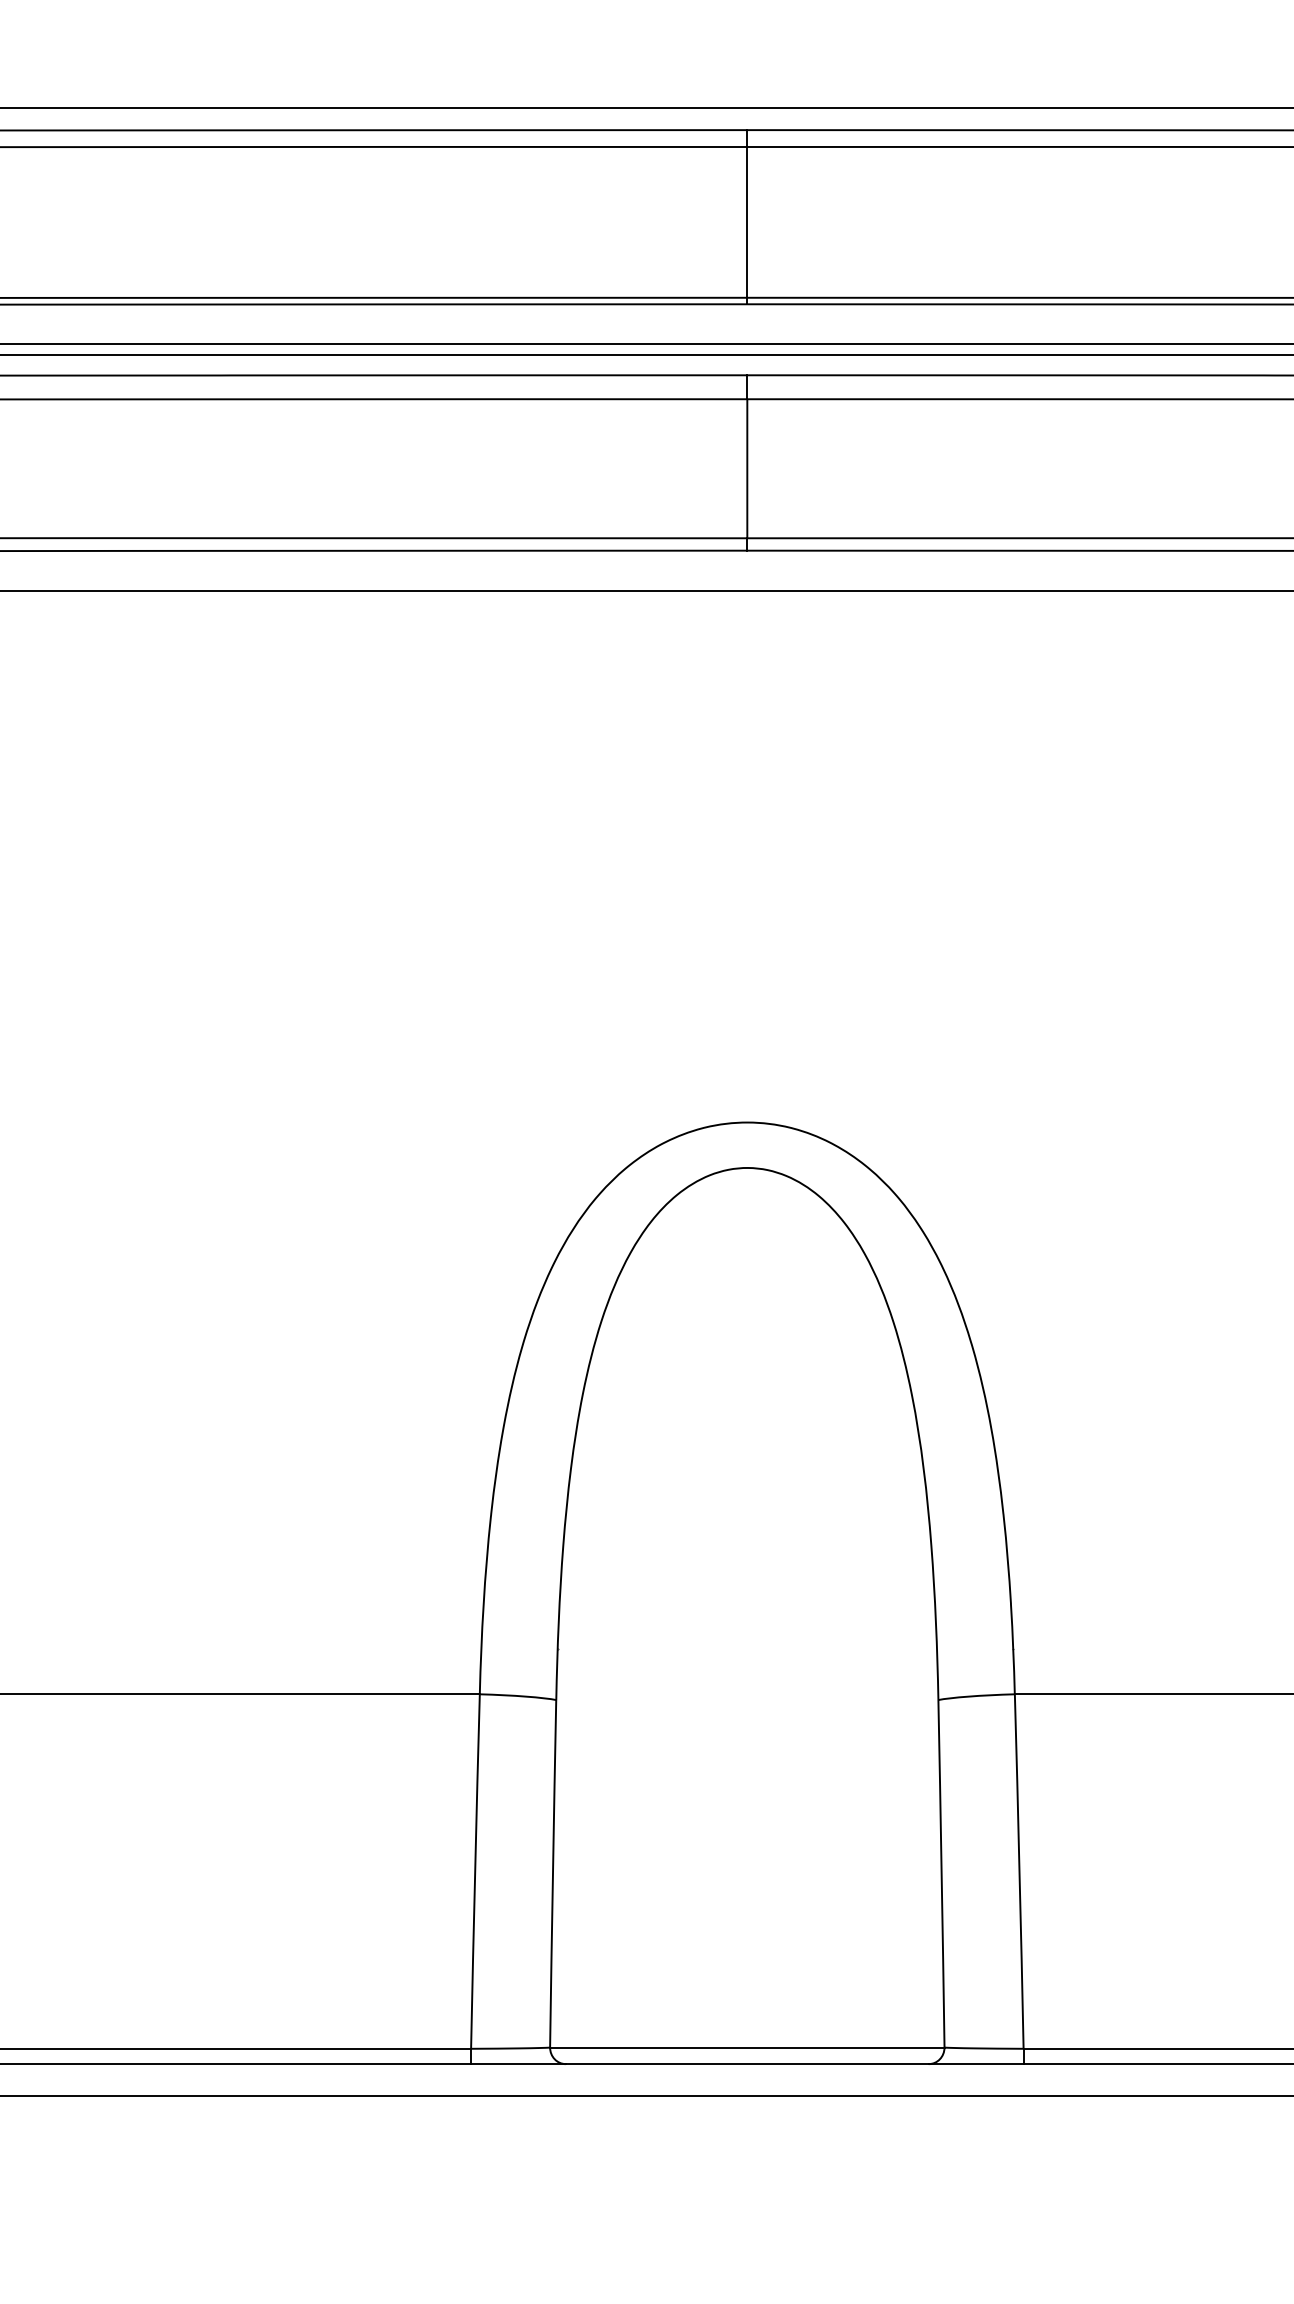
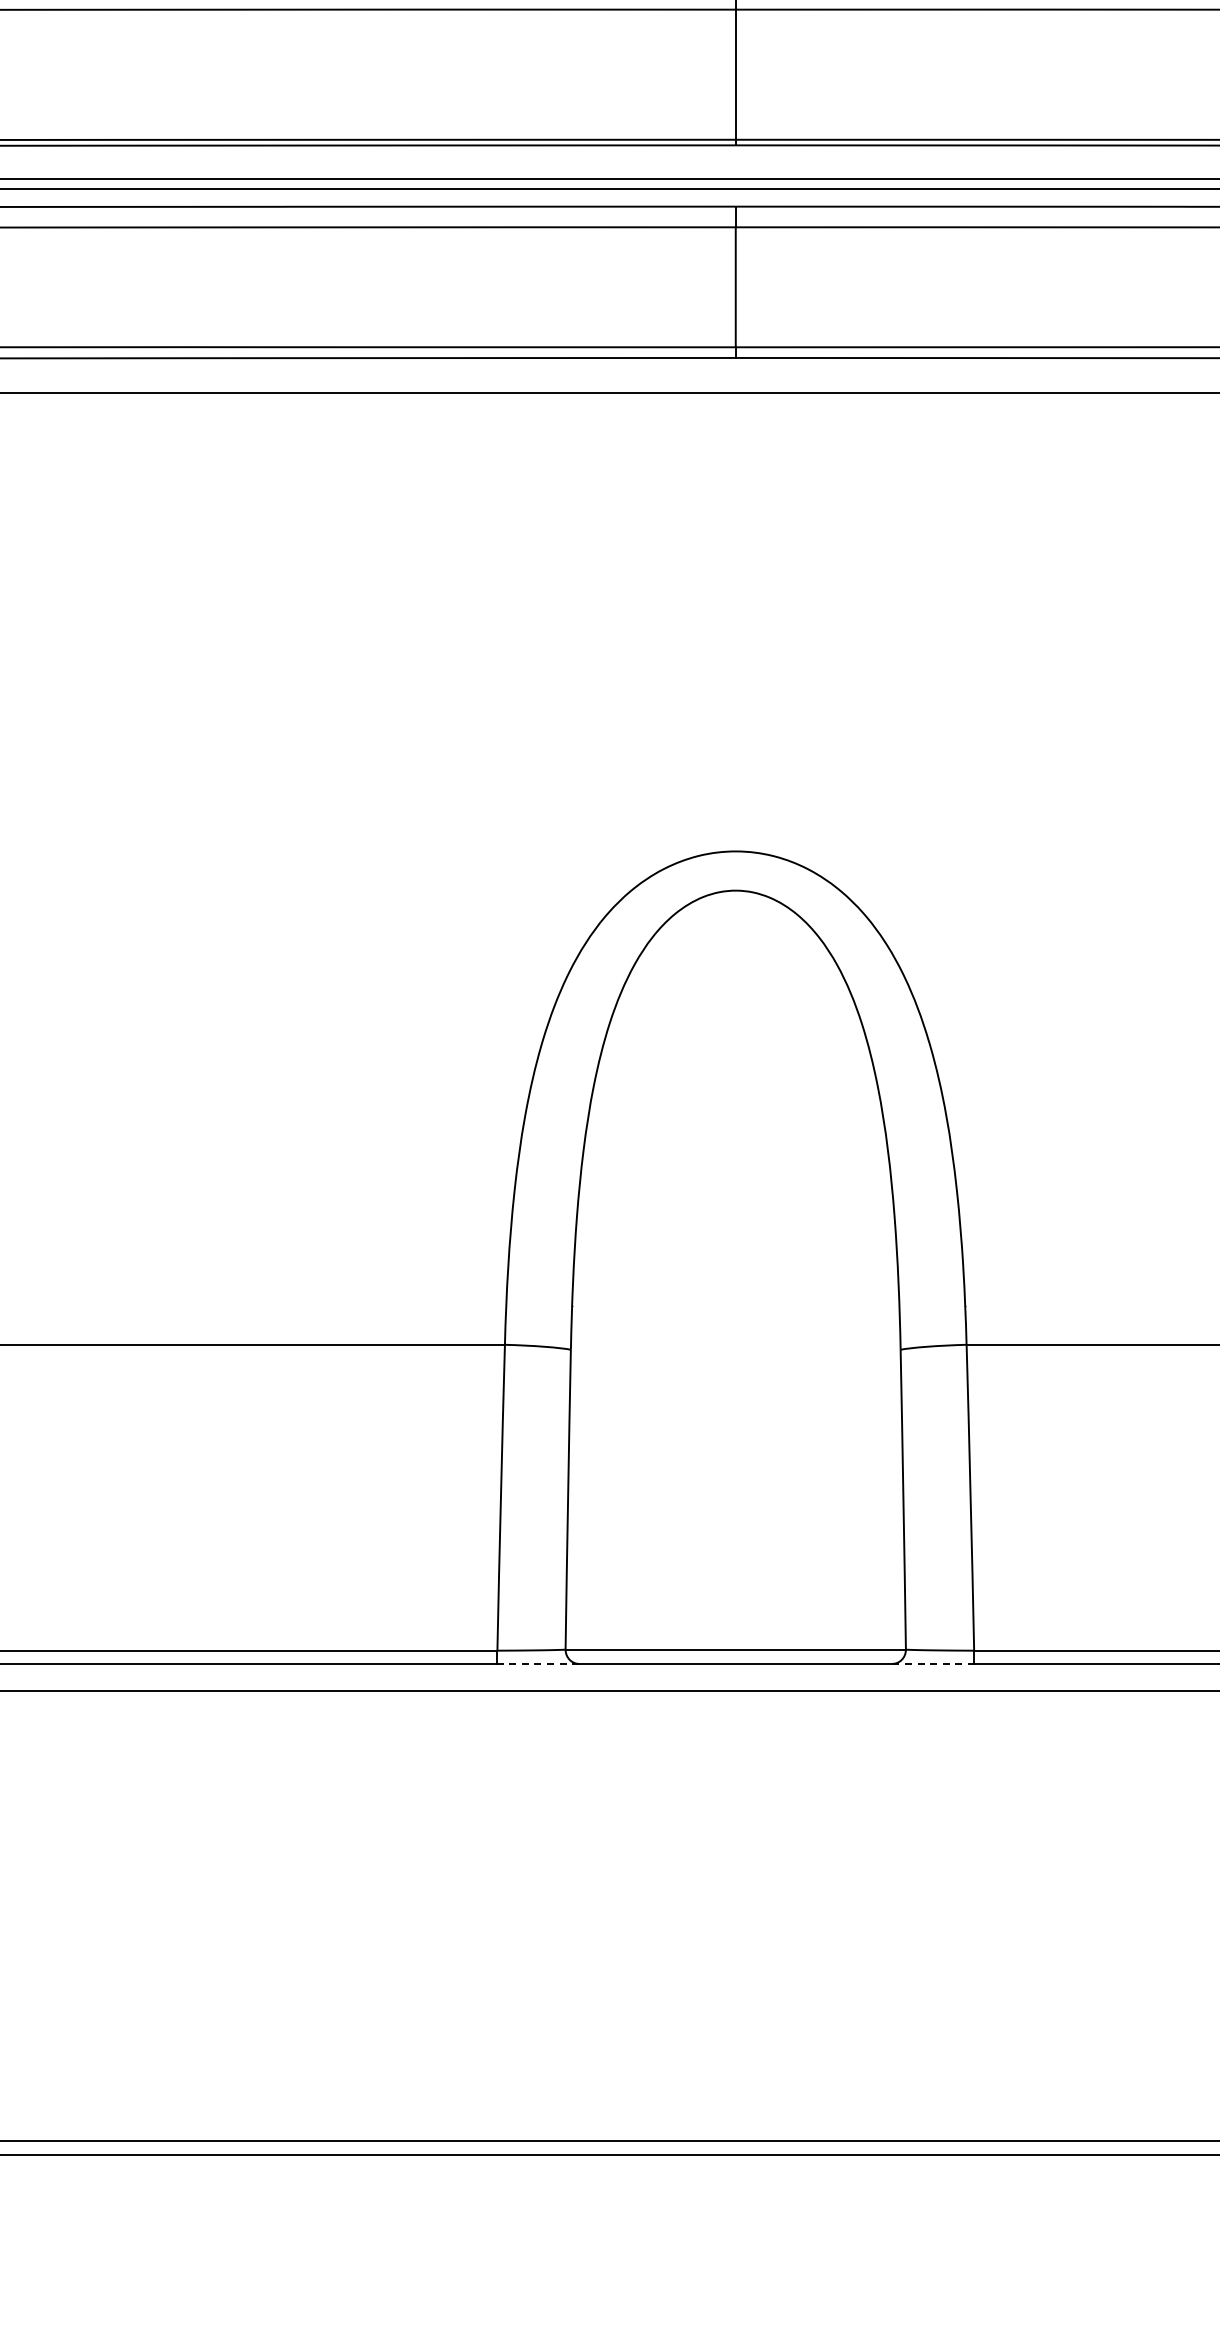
line: (518, 2063) -> (538, 1663), solid -> dashed
line: (976, 2063) -> (933, 1663), solid -> dashed

